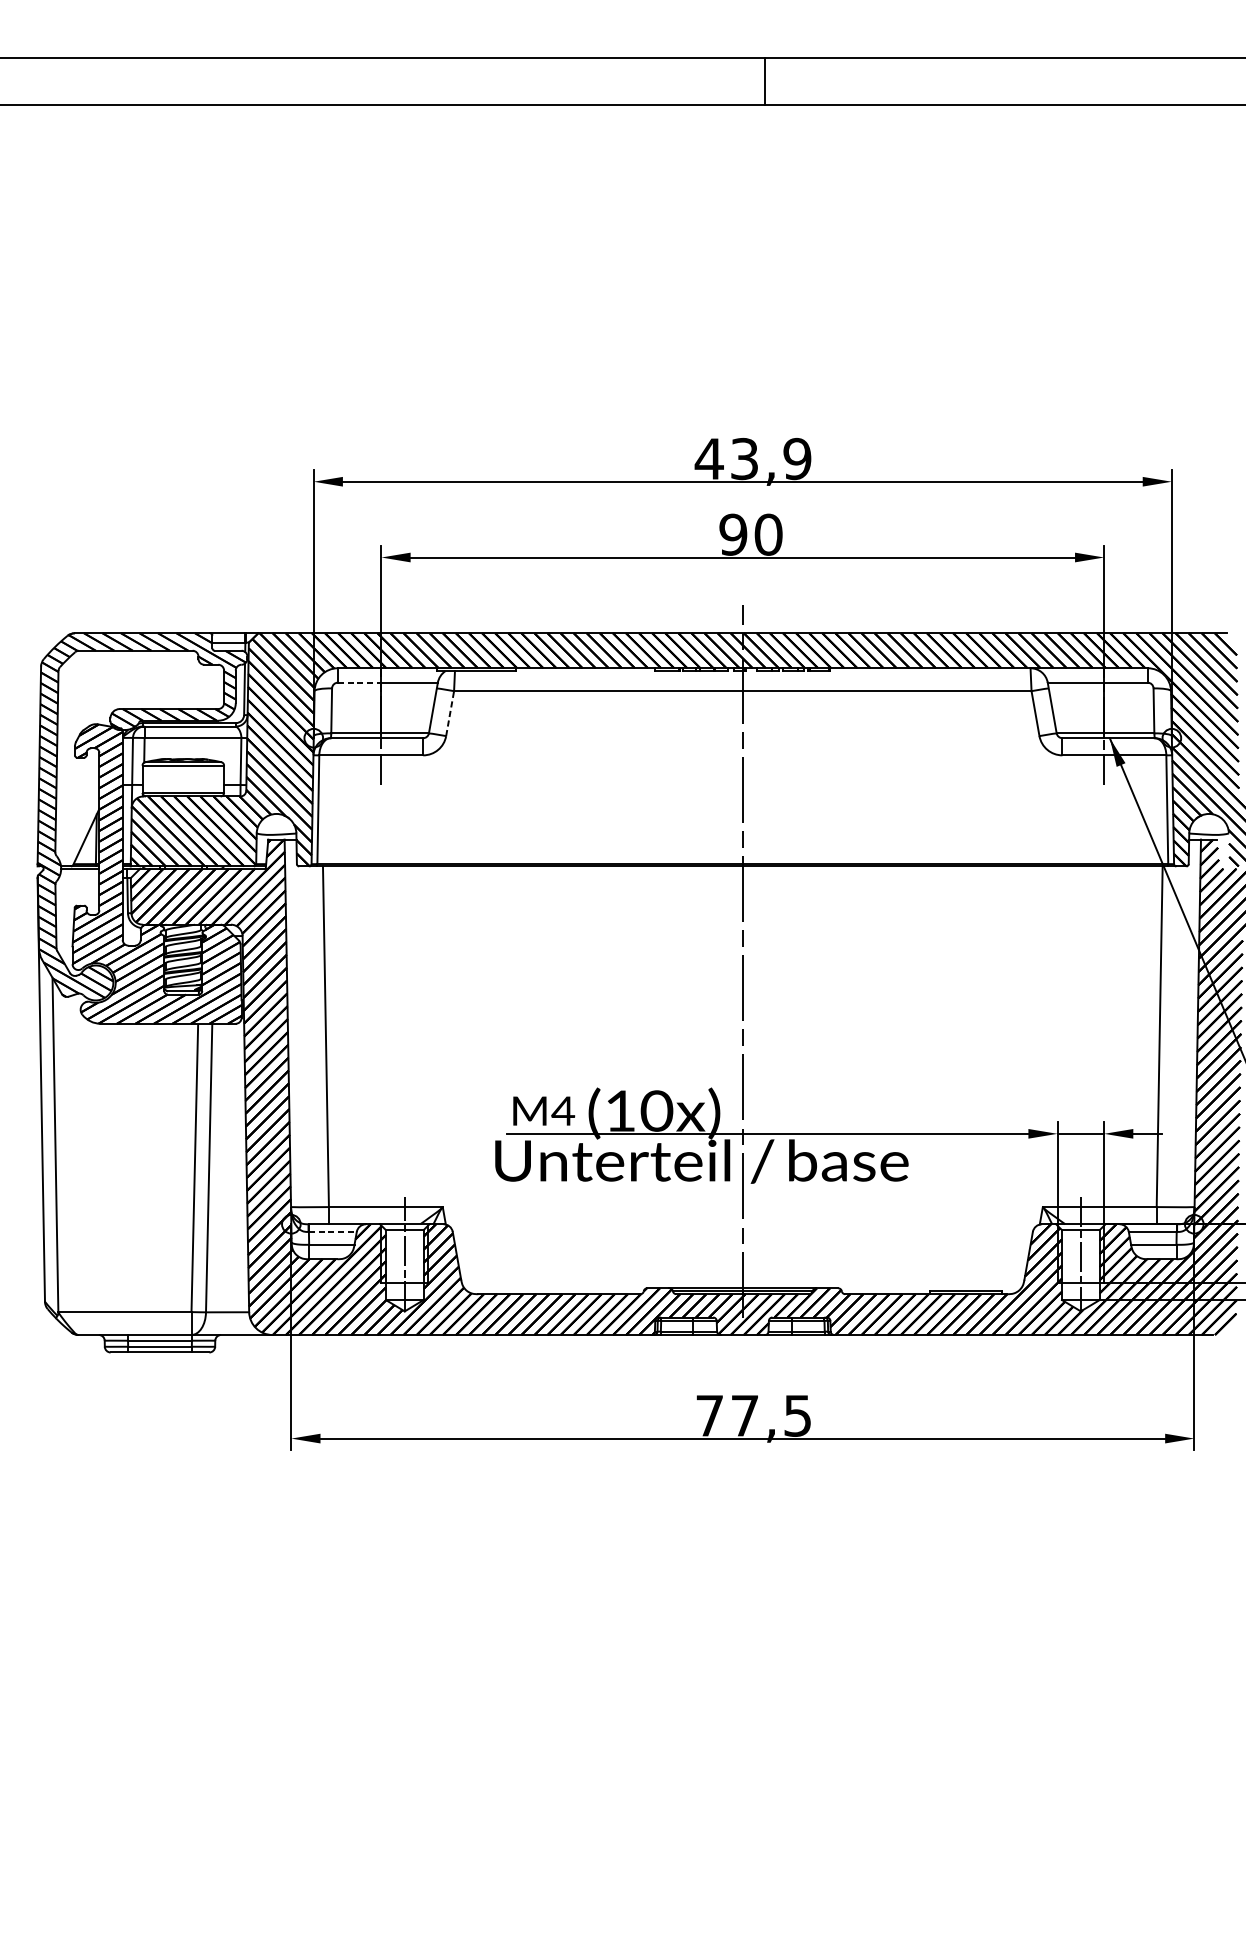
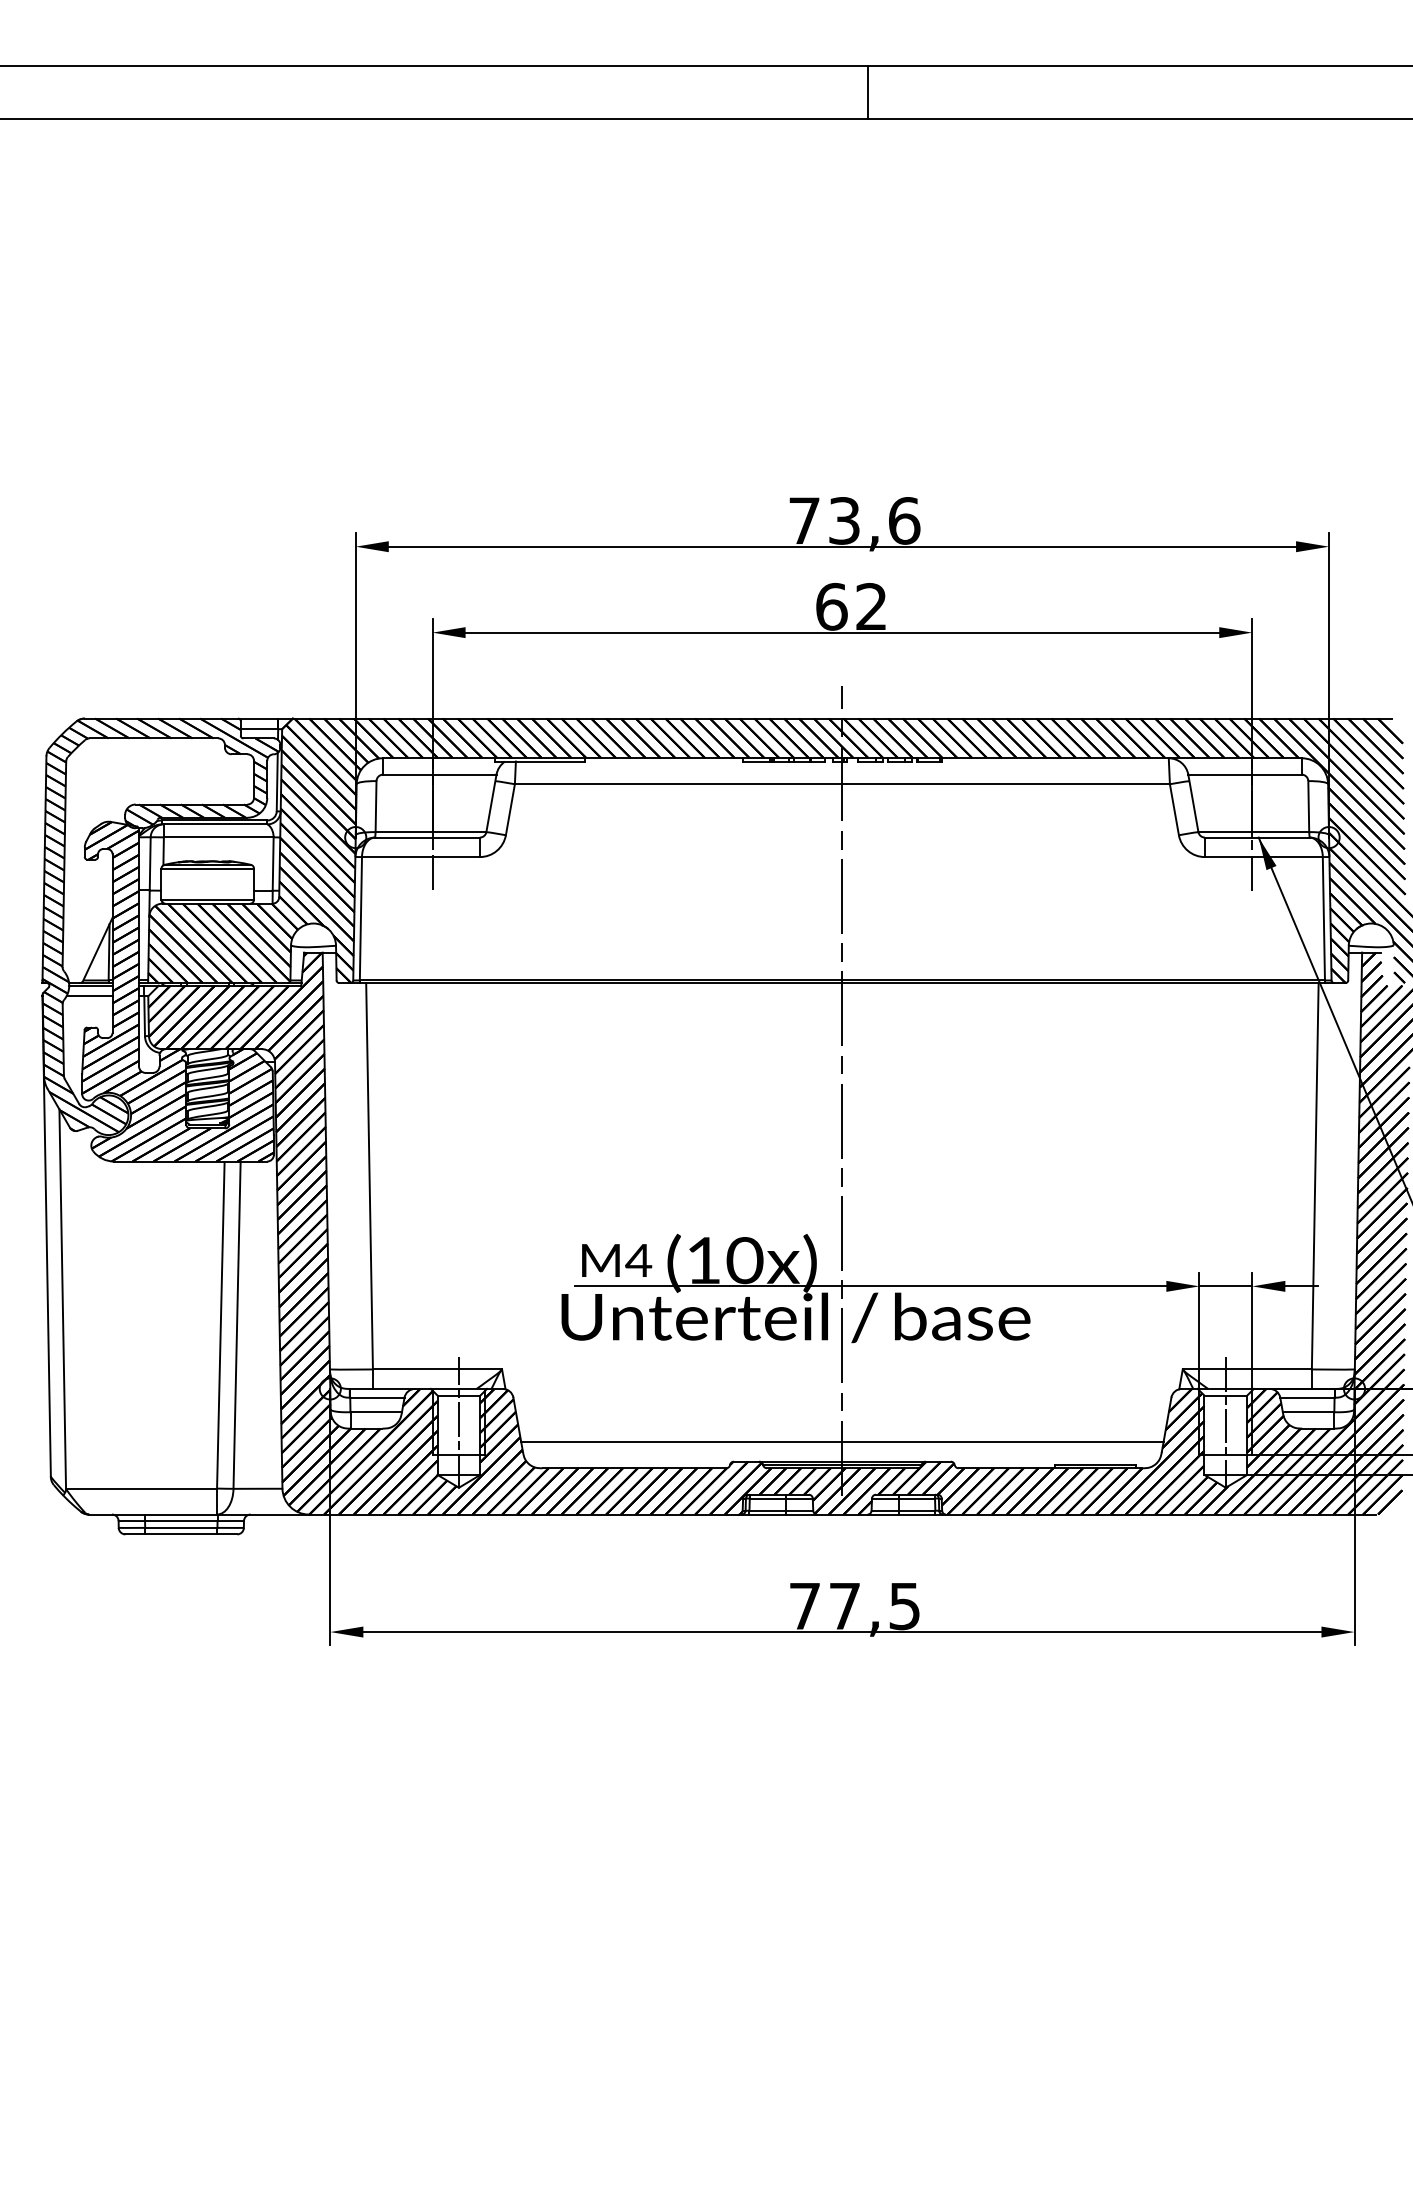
text: (752, 458) -> (853, 520), 43,9 -> 73,6
text: (750, 534) -> (851, 606), 90 -> 62
line: (359, 682) -> (407, 774), dashed -> solid
line: (450, 713) -> (510, 809), dashed -> solid
line: (79, 878) -> (89, 996), added
line: (332, 1231) -> (377, 1397), dashed -> solid
line: (742, 1271) -> (842, 1442), added

